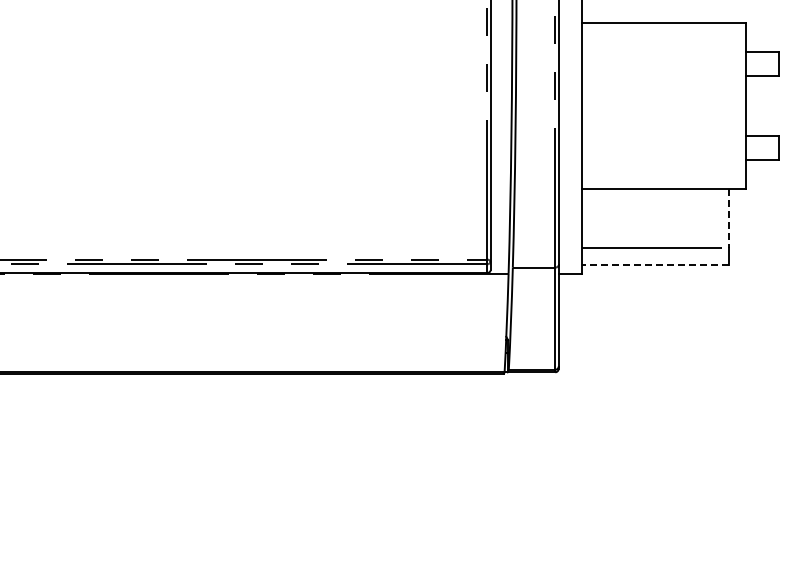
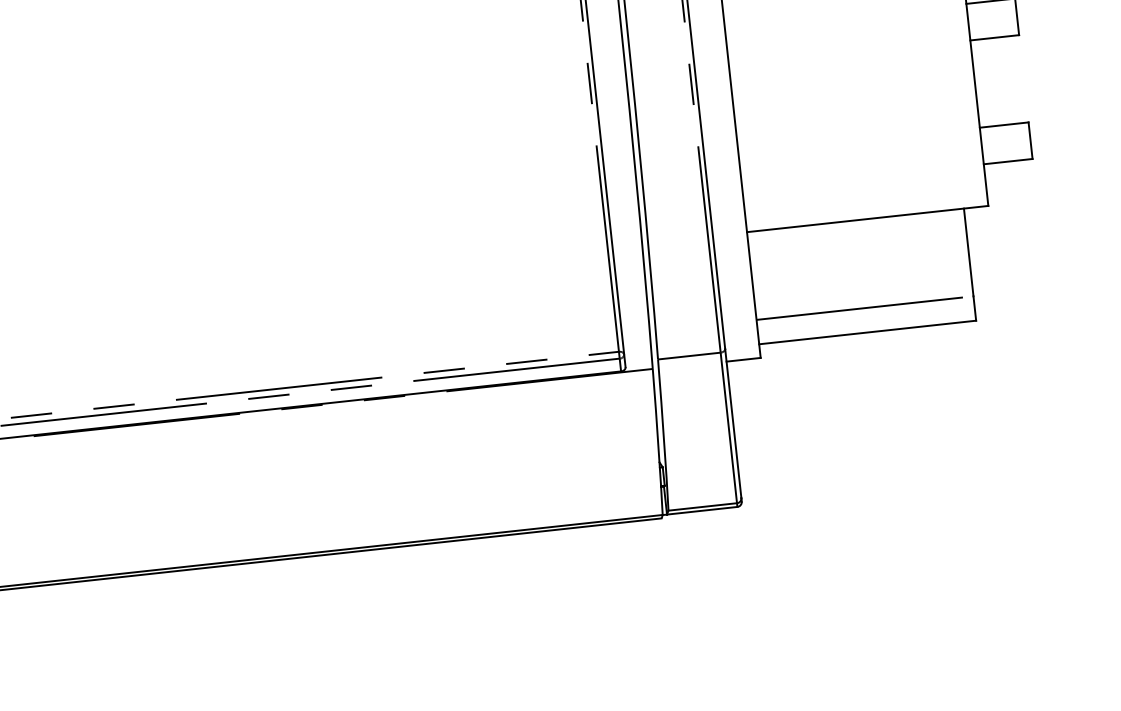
line: (728, 218) -> (968, 252), dashed -> solid
line: (655, 264) -> (867, 332), dashed -> solid

